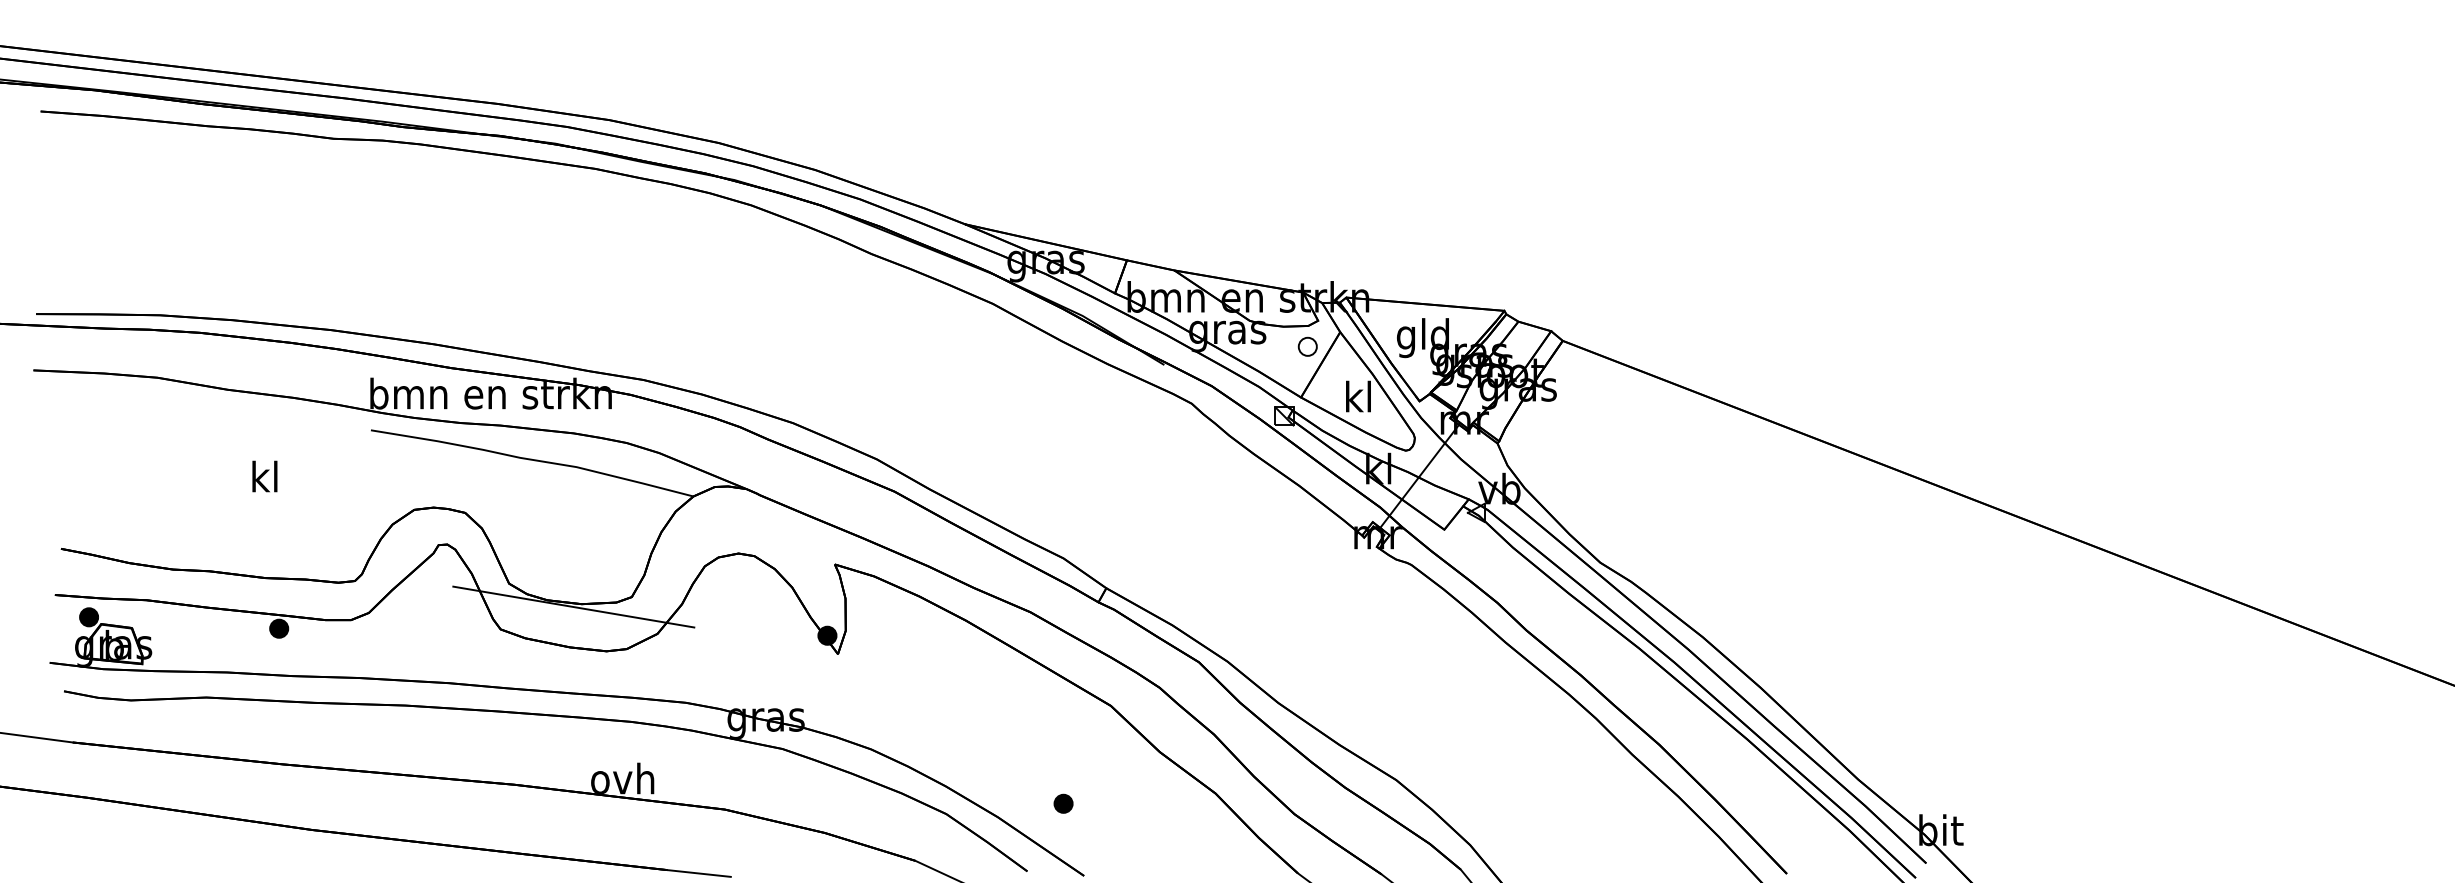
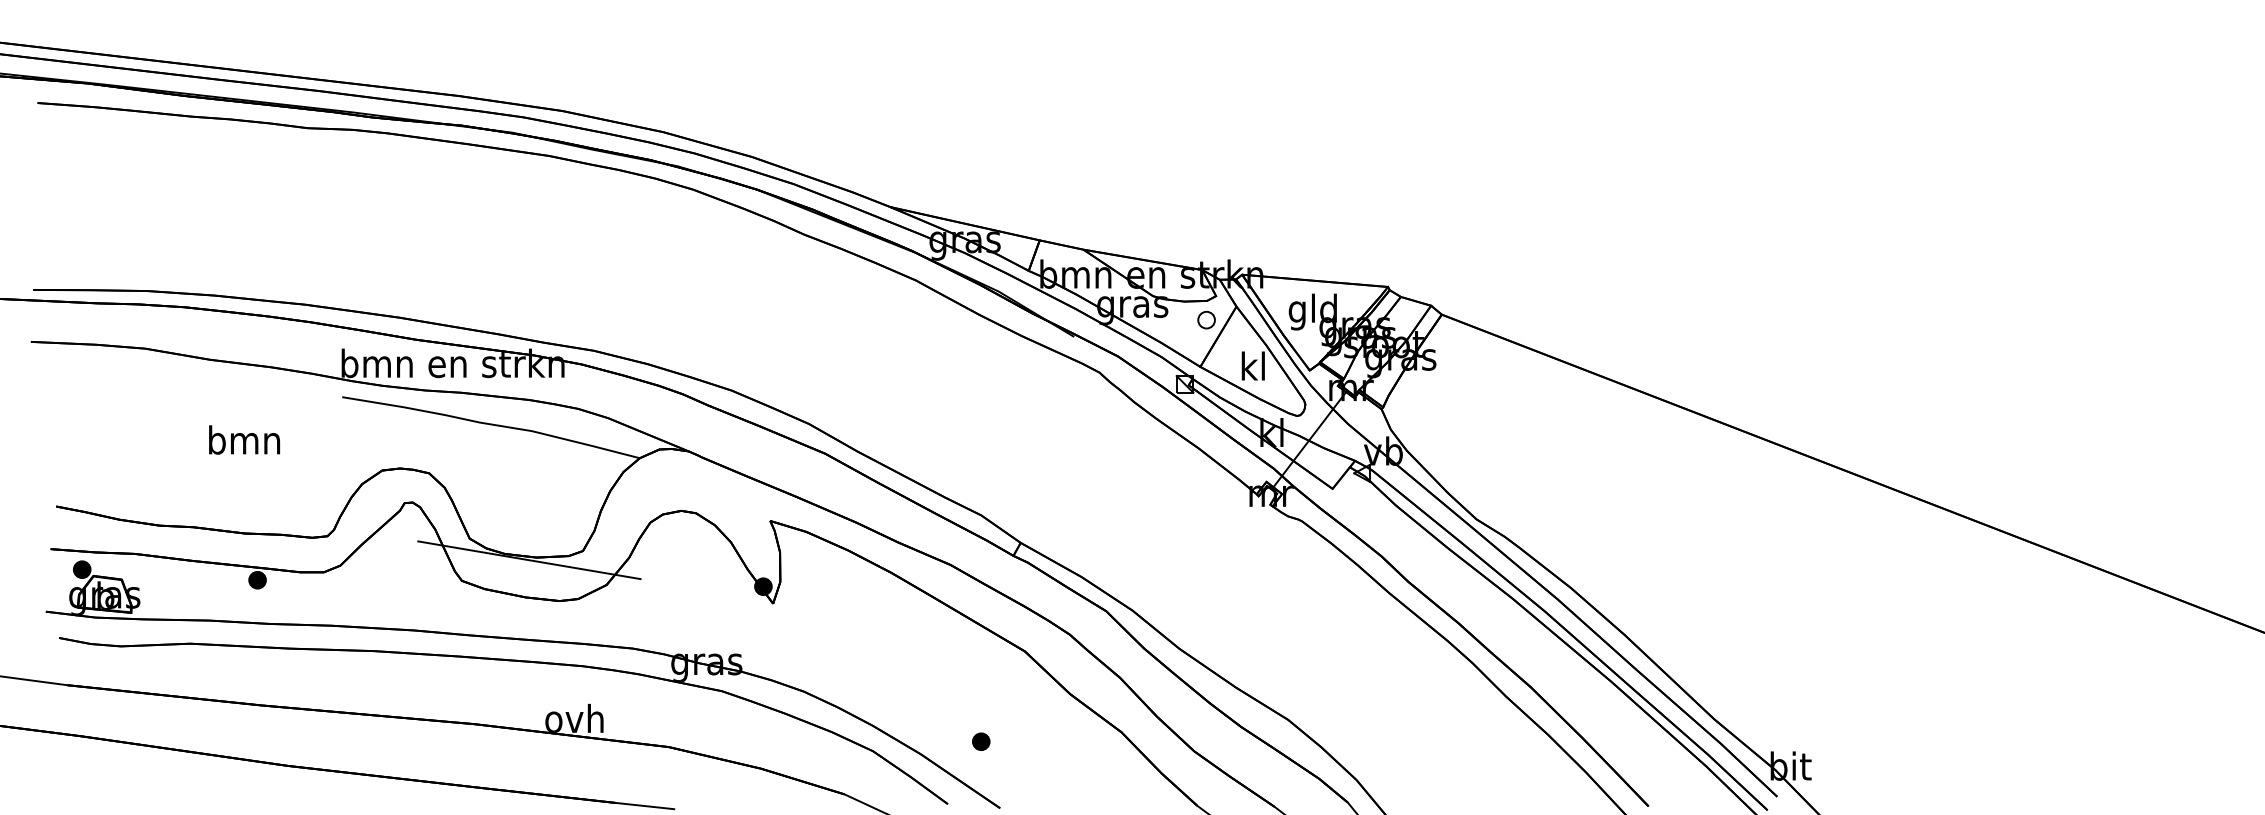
text: (264, 476) -> (244, 439), kl -> bmn

